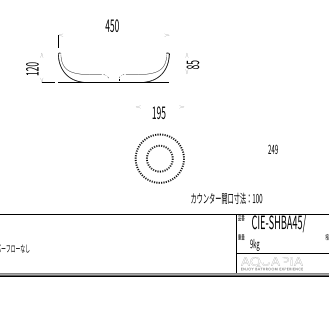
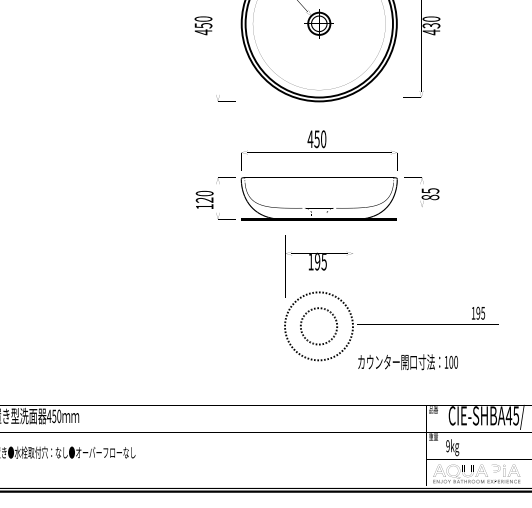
text: (112, 51) -> (317, 175), moved
text: (273, 148) -> (478, 312), 249 -> 195
text: (226, 198) -> (407, 362), moved

